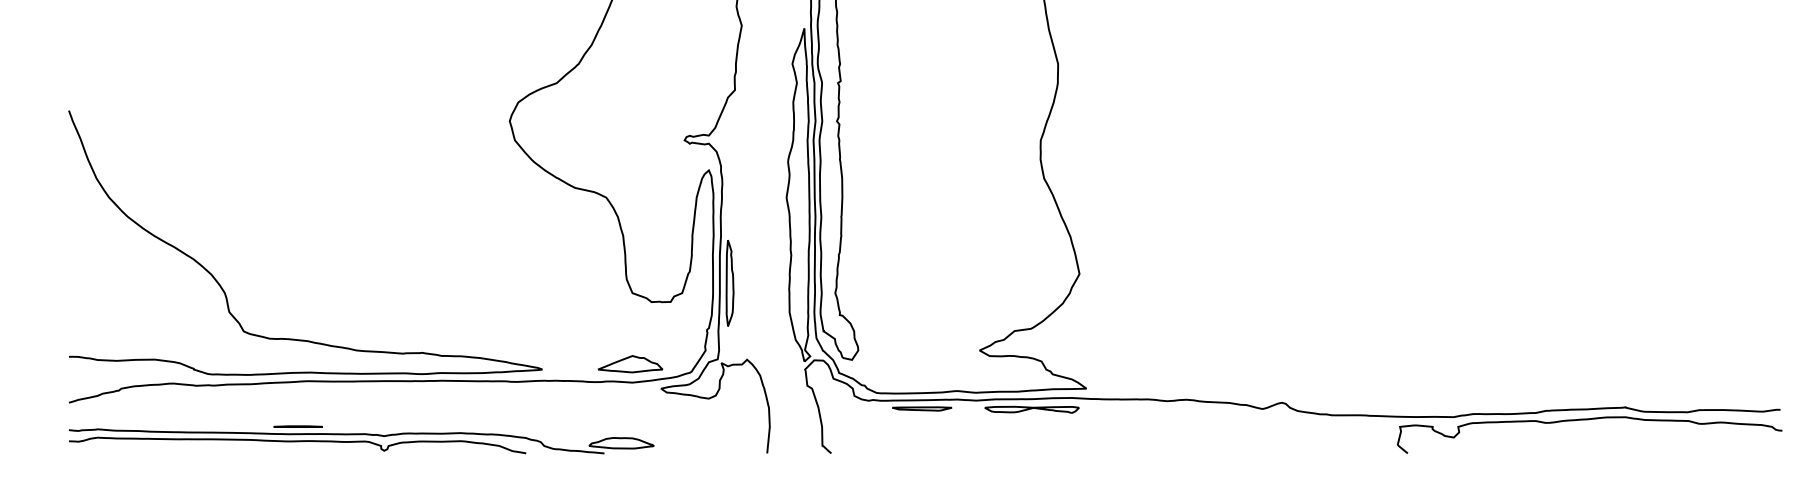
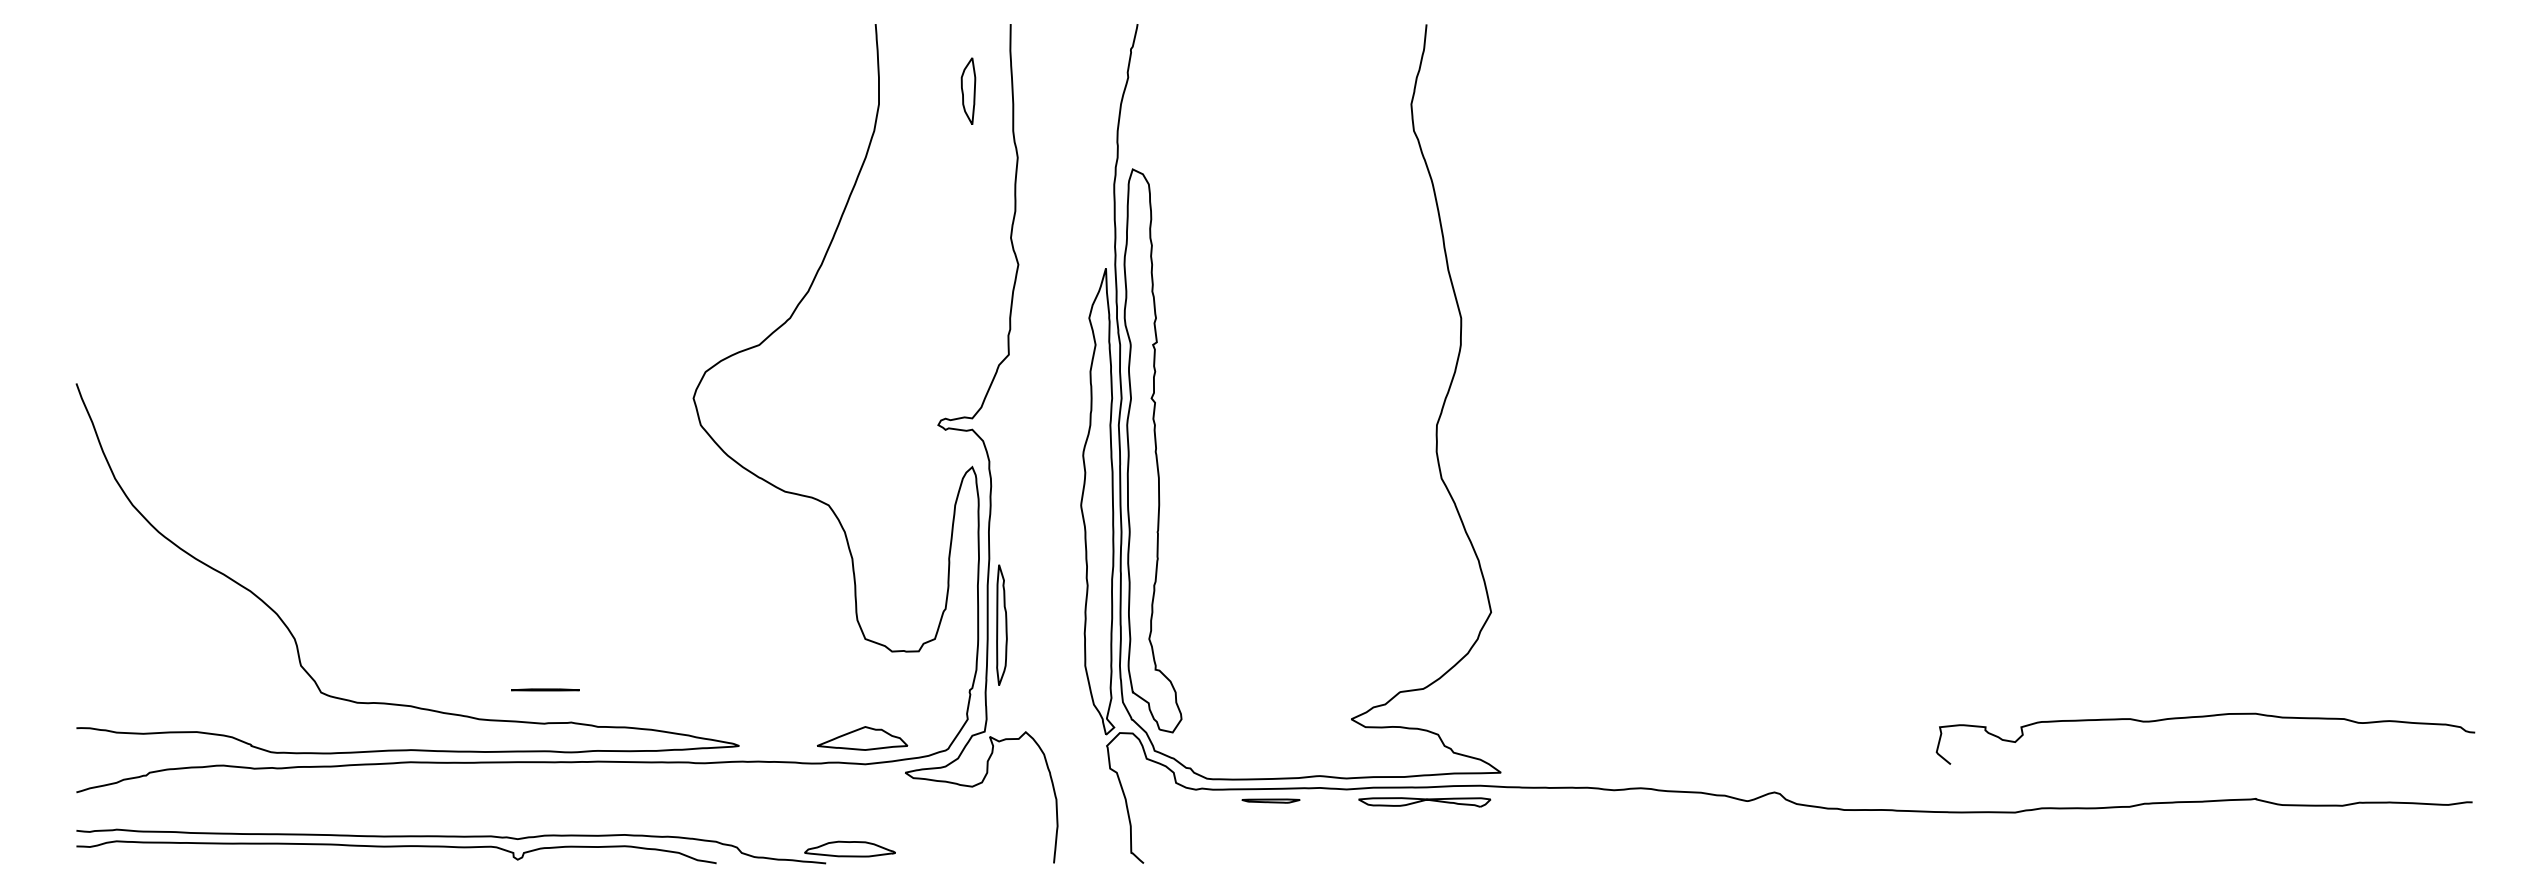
part: (921, 408) -> (1270, 800), size x0.7
curve: (1589, 419) -> (2205, 717), moved
line: (298, 426) -> (545, 689), moved

